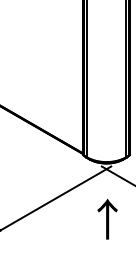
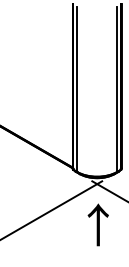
text: (107, 218) -> (98, 224), moved

